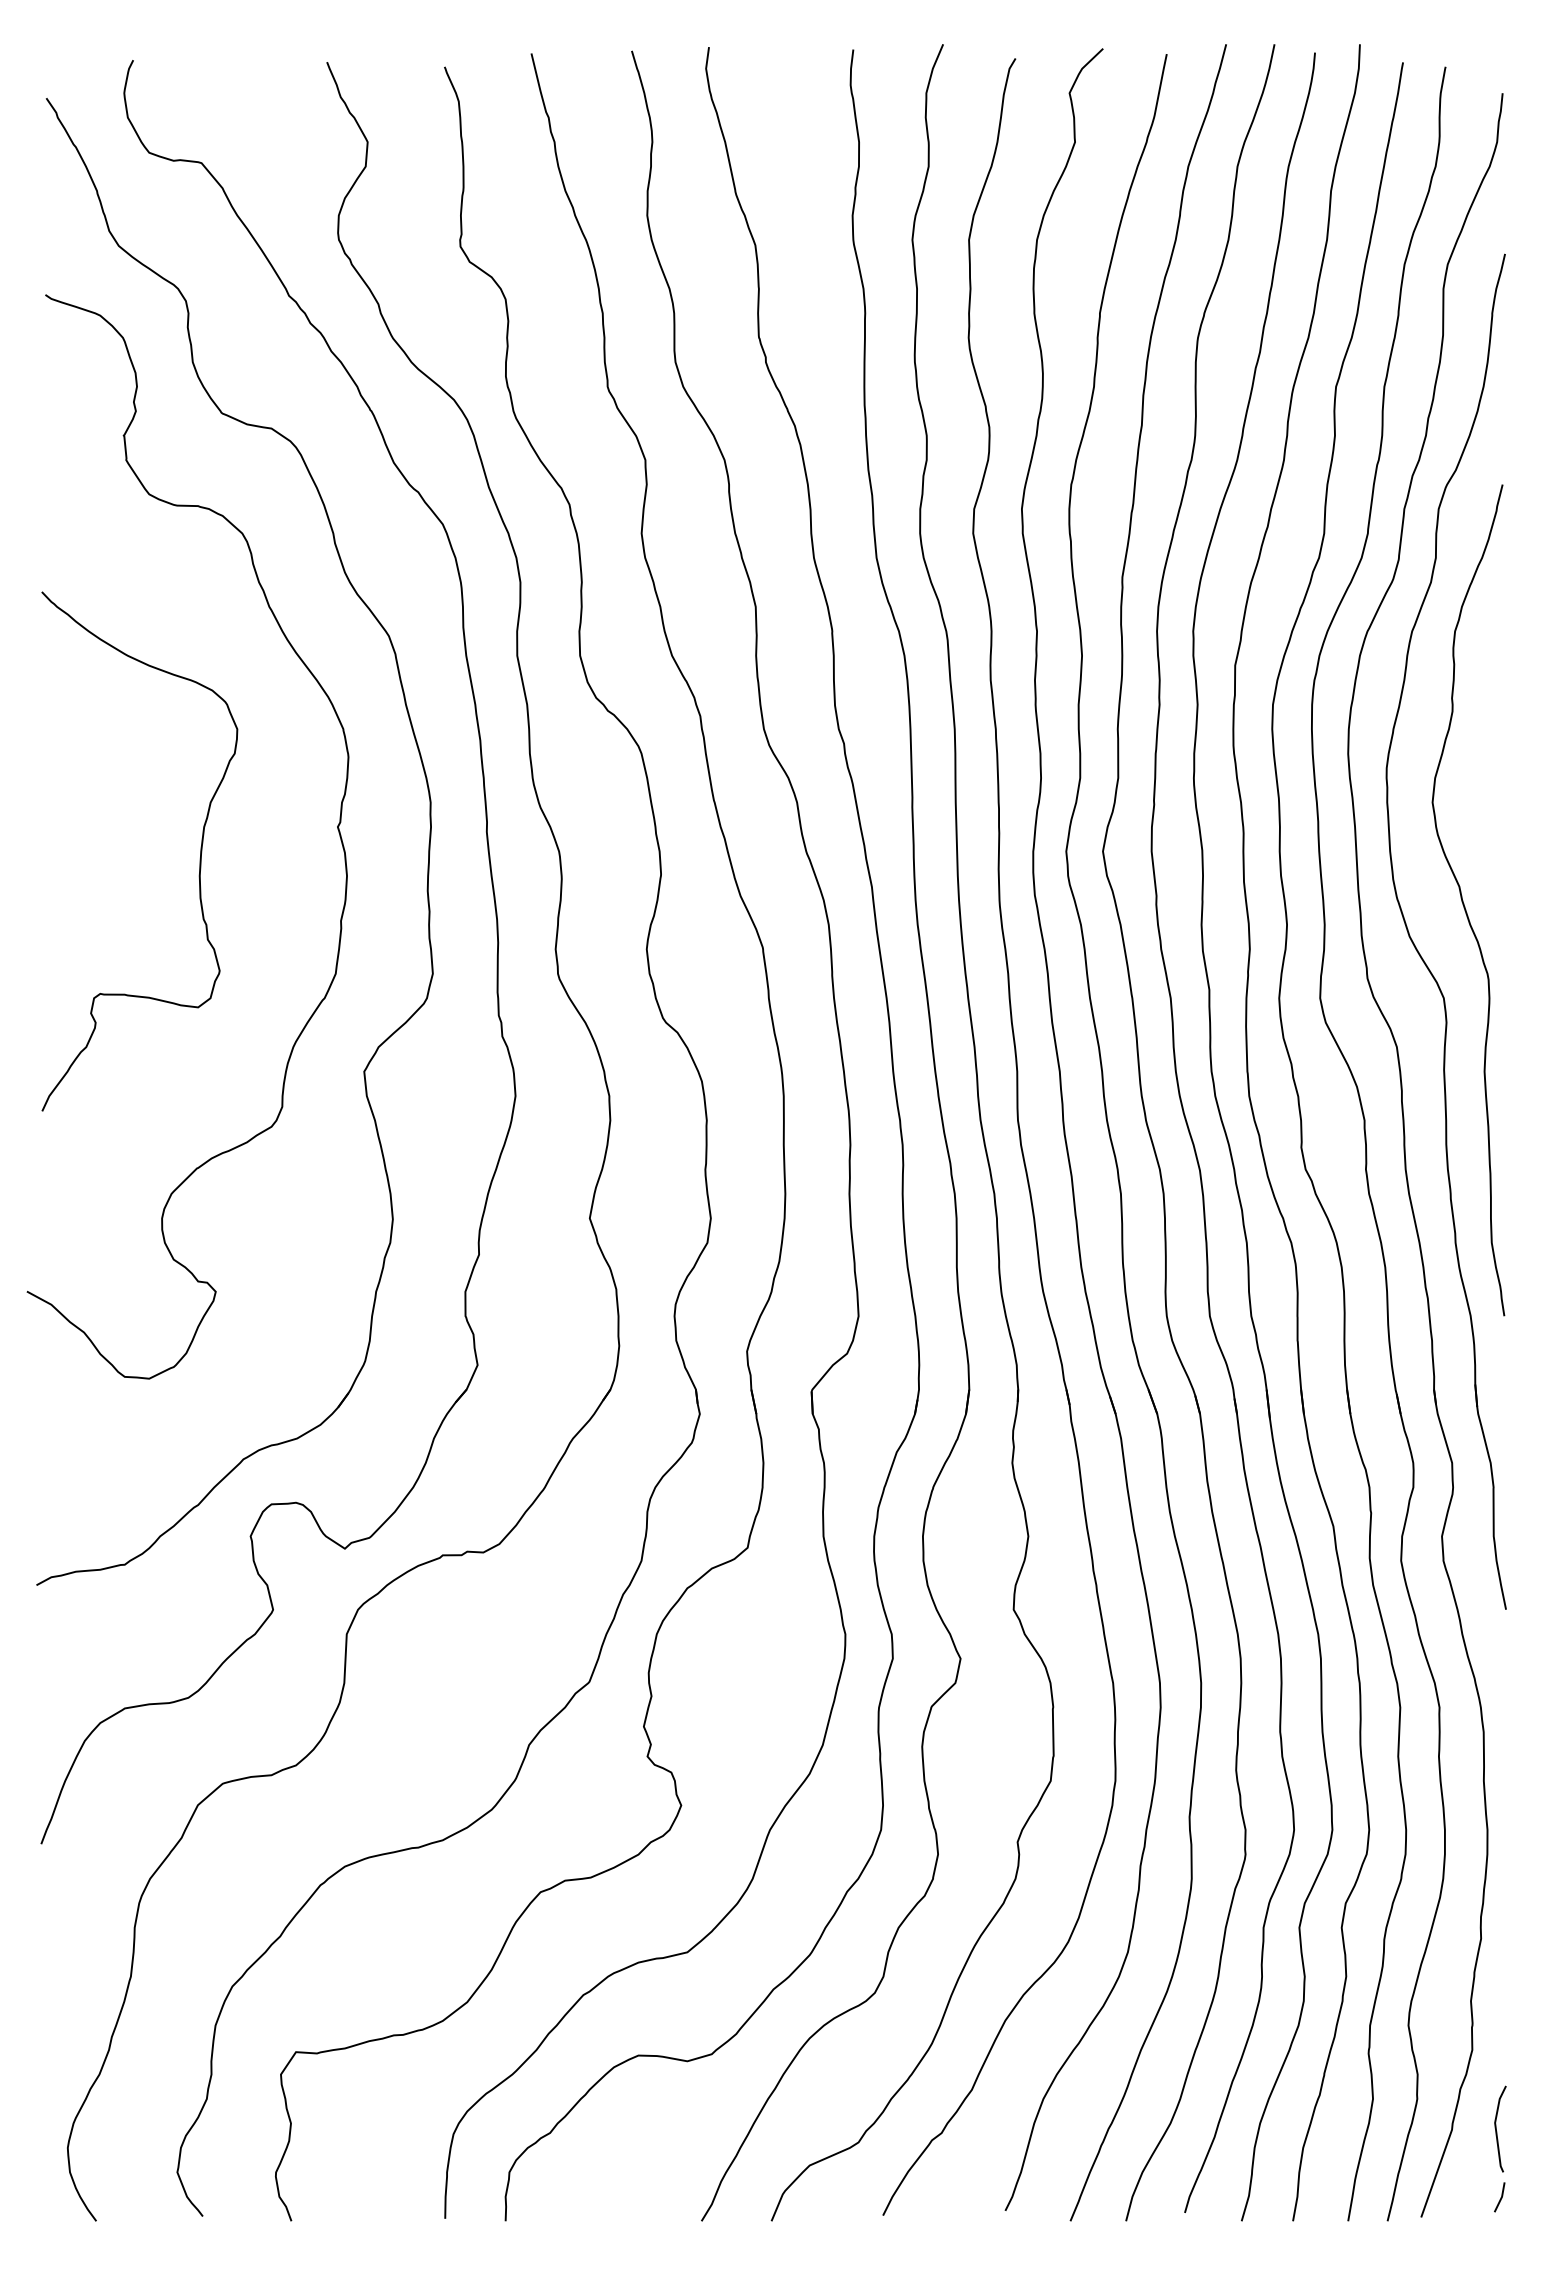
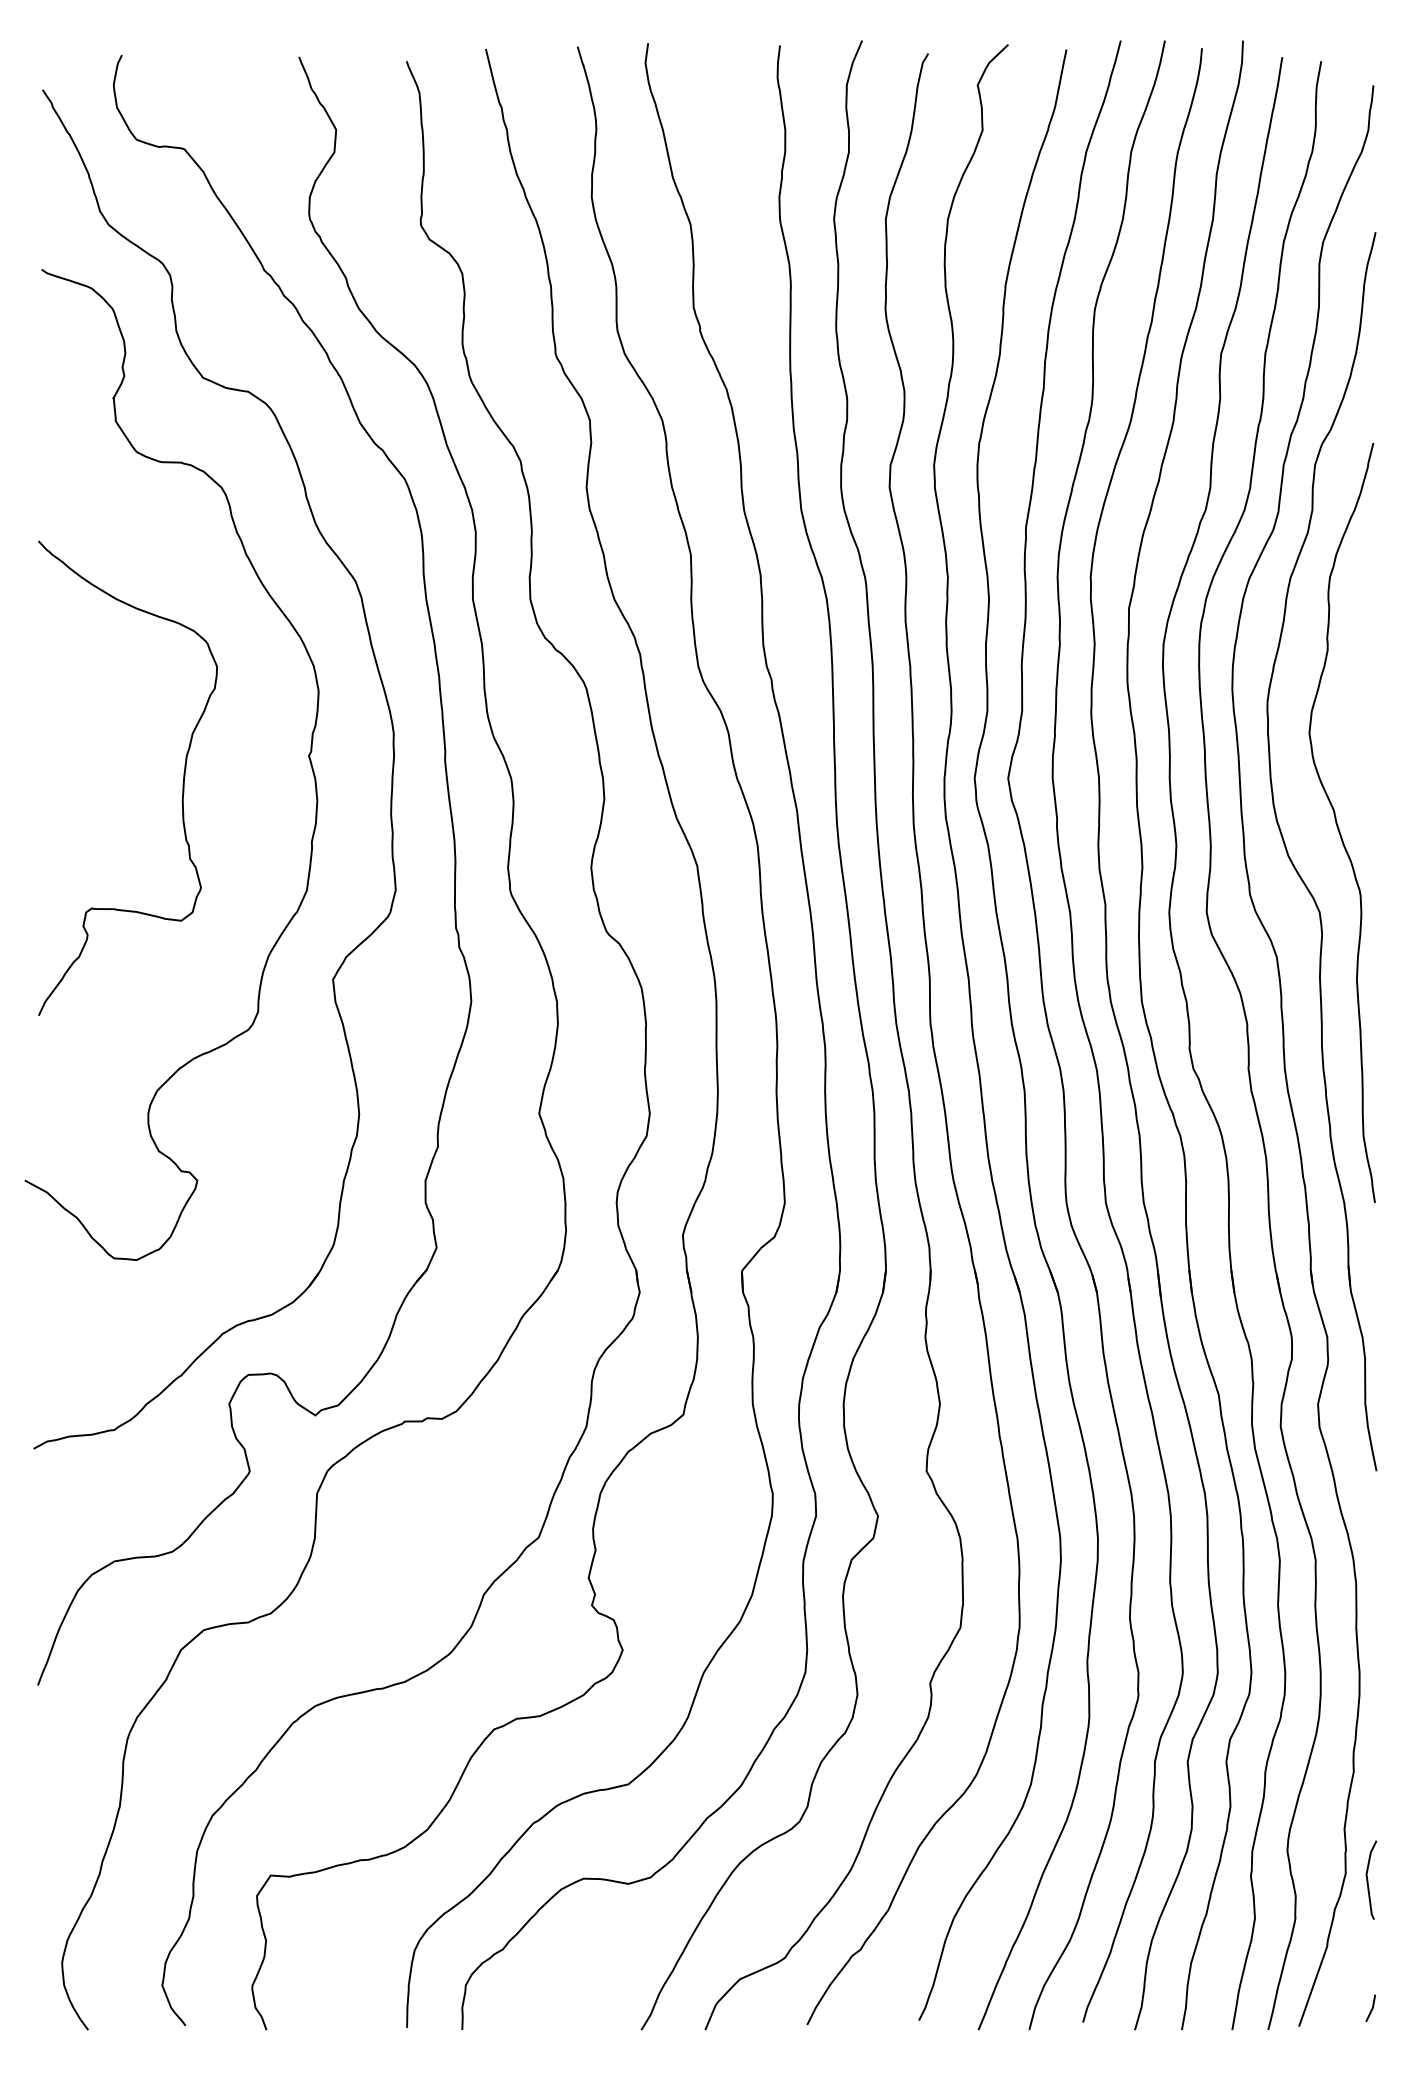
line: (1496, 2128) -> (1367, 1879), moved

